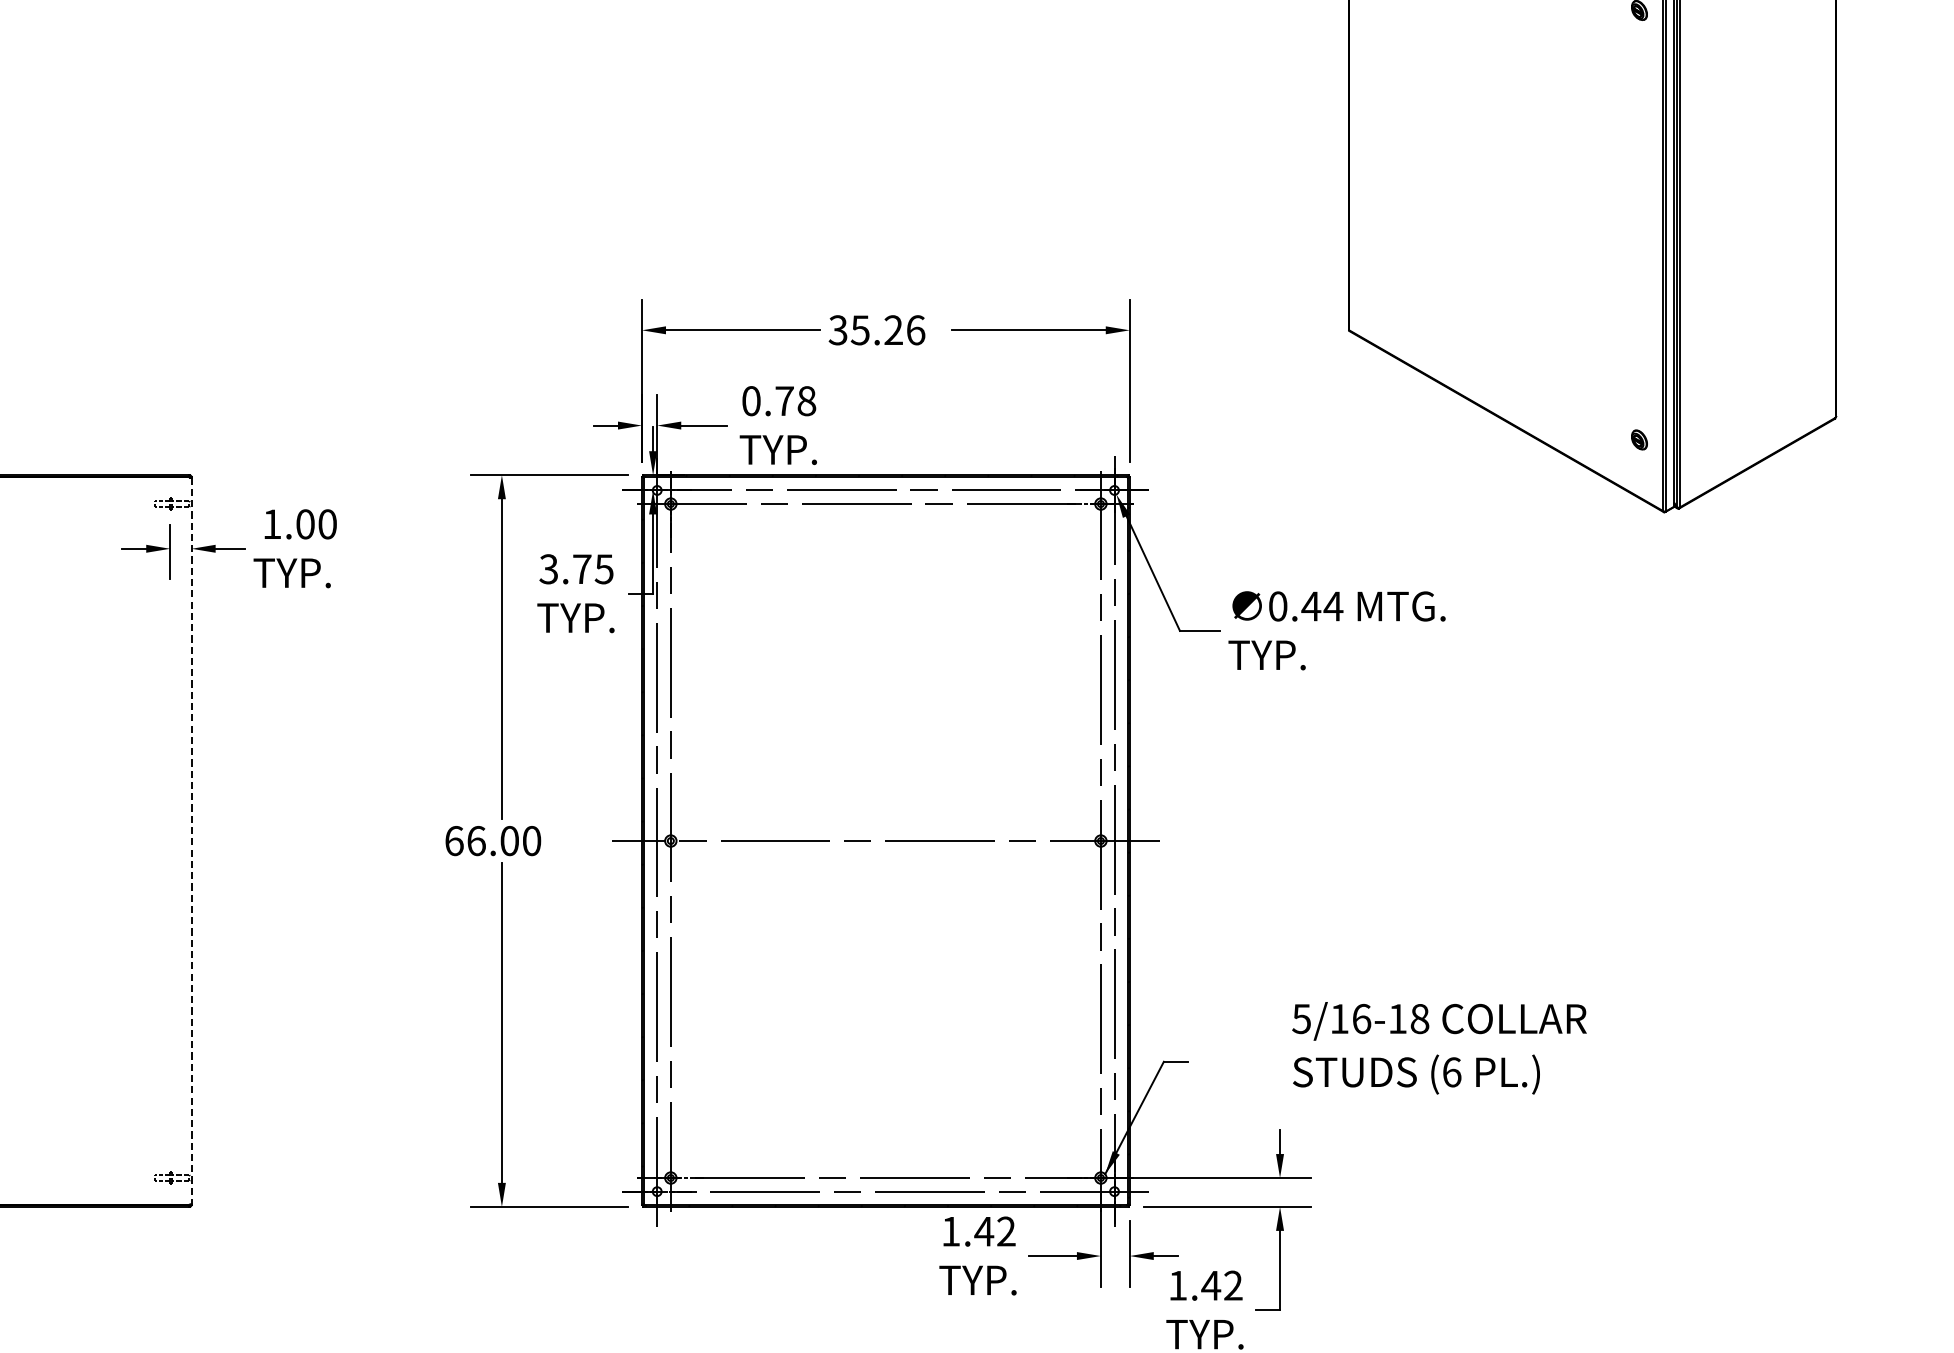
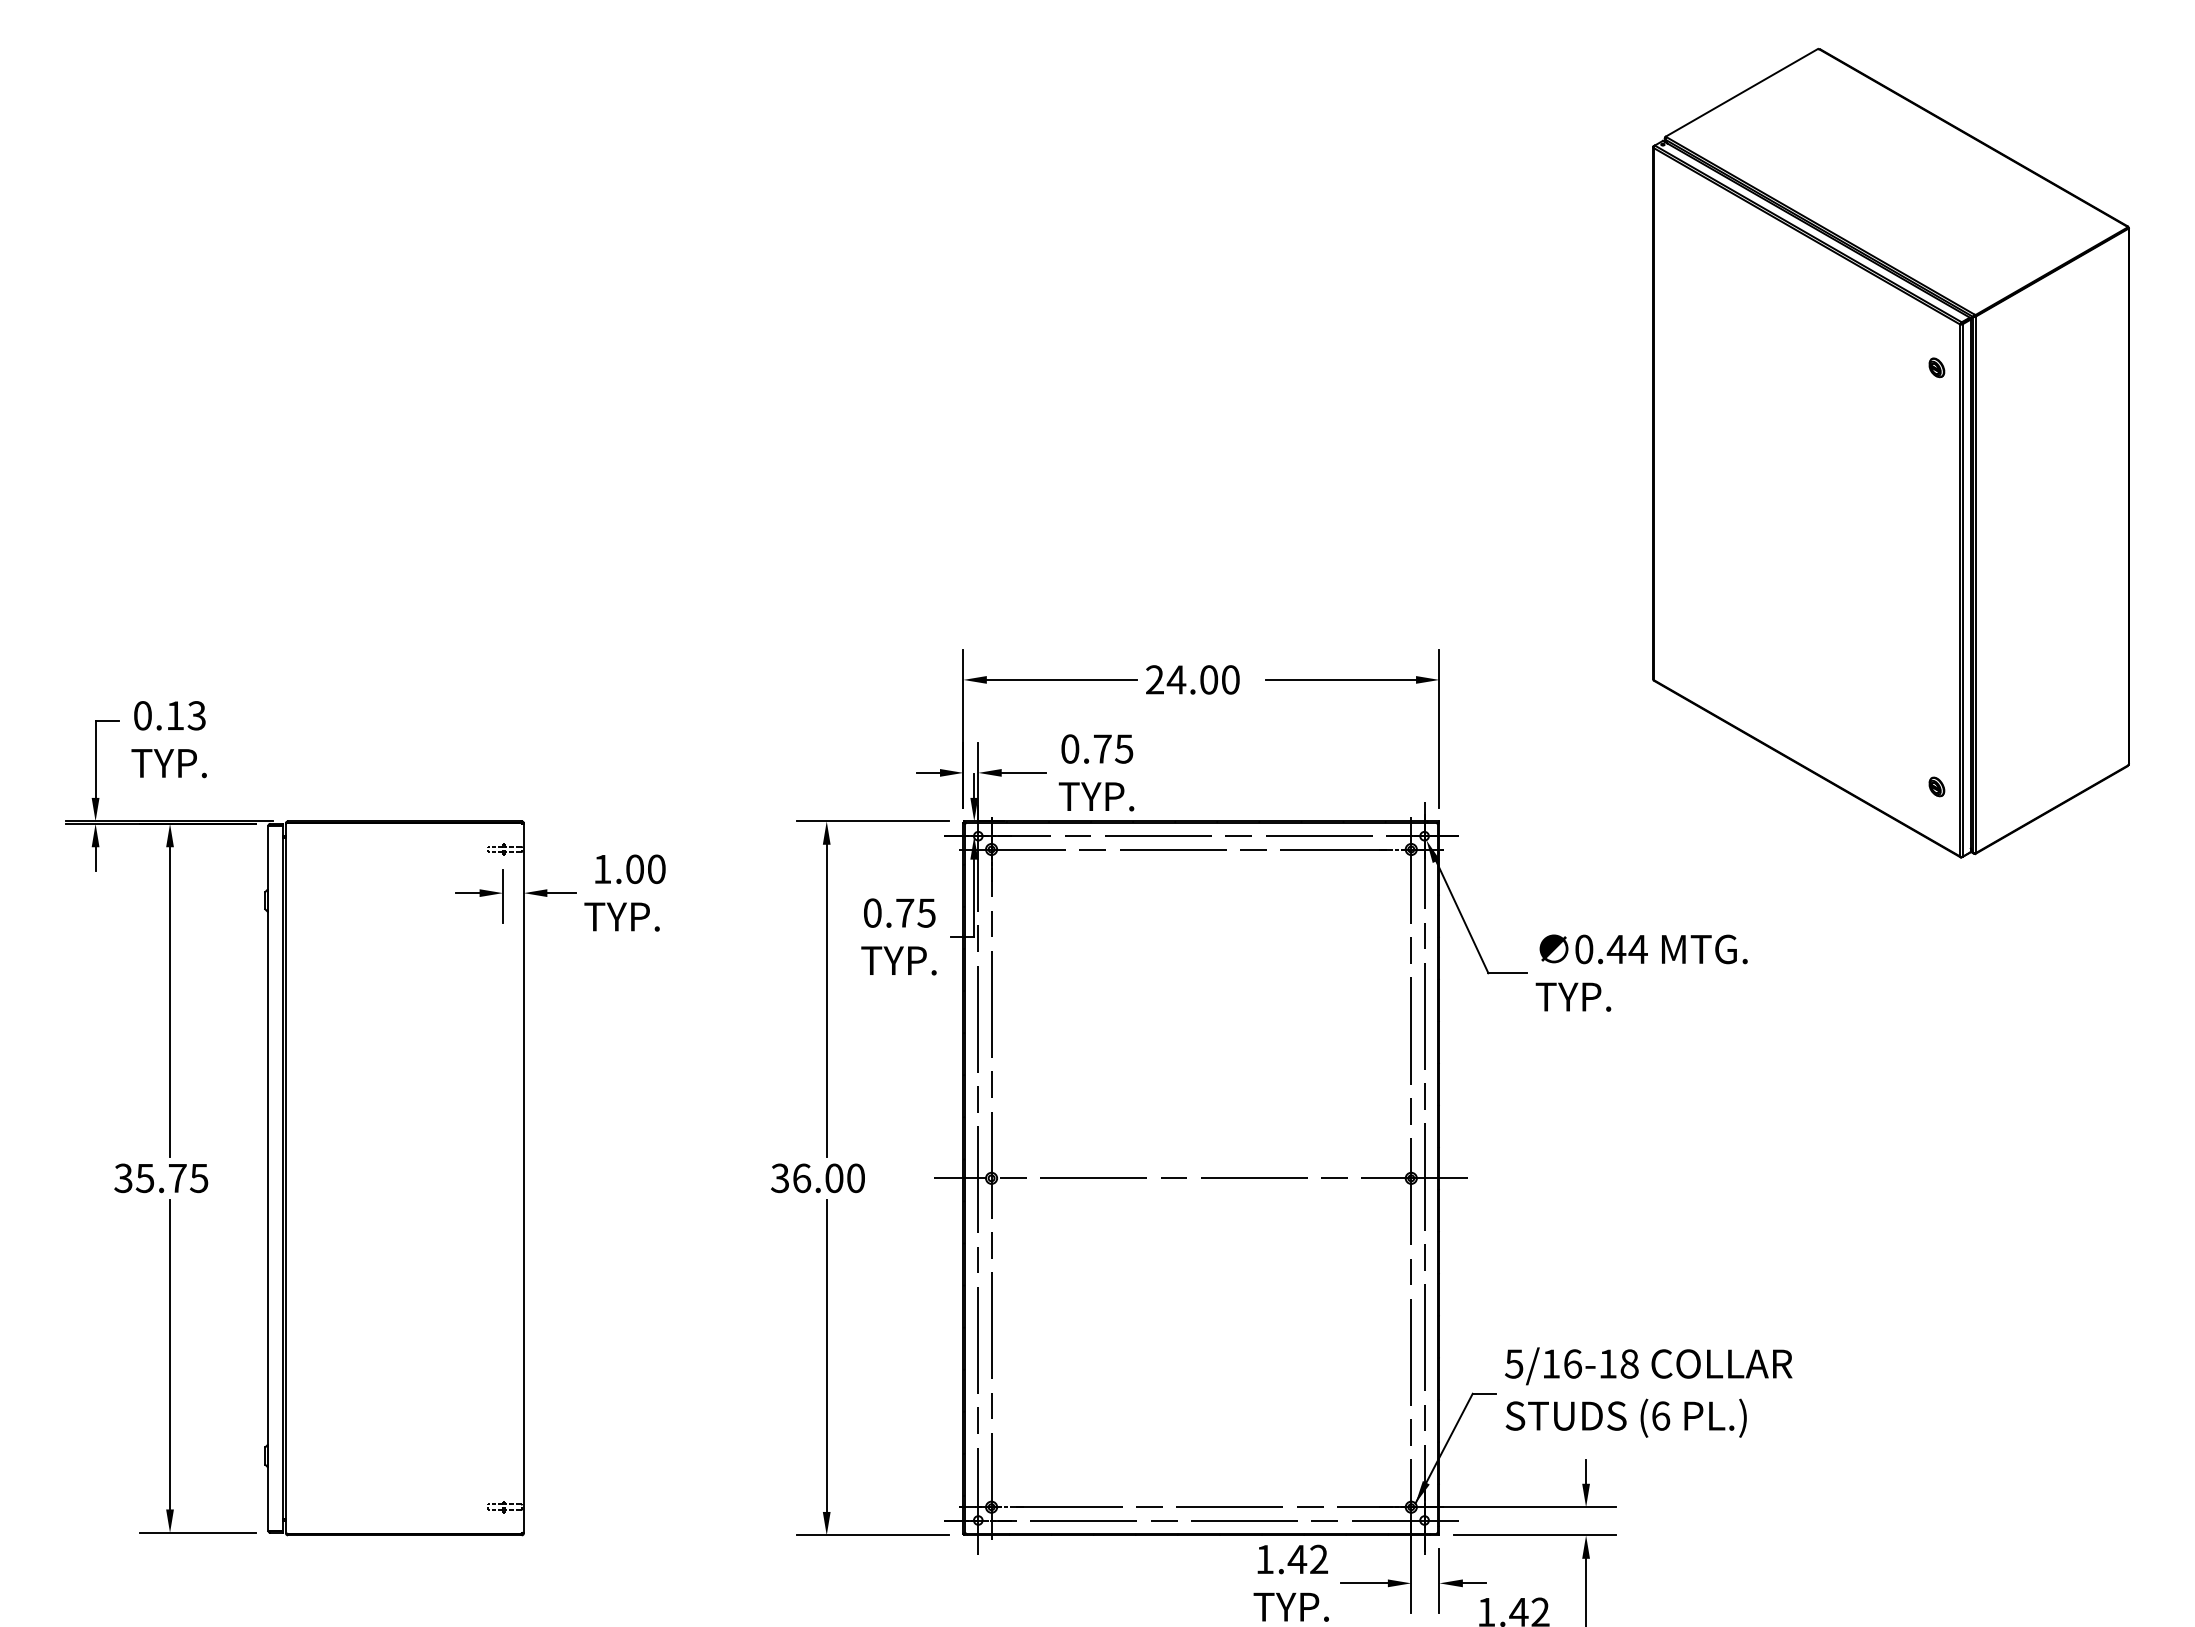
text: (876, 329) -> (1192, 679), 35.26 -> 24.00
text: (807, 400) -> (1124, 748), 0.78 -> 0.75
text: (548, 568) -> (872, 912), 3.75 -> 0.75
line: (191, 841) -> (523, 1178), dashed -> solid
text: (454, 841) -> (780, 1178), 66.00 -> 36.00
text: (1439, 1048) -> (1648, 1392), moved

